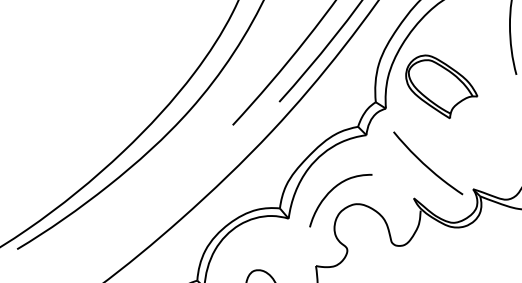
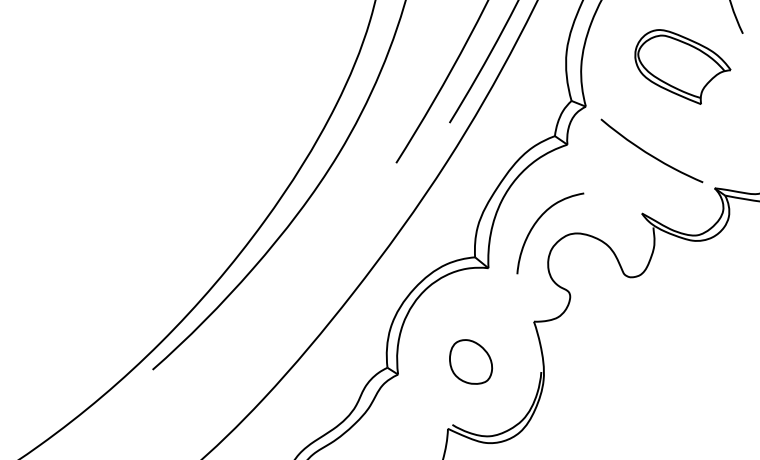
part: (441, 86) -> (682, 66), moved
curve: (425, 164) -> (648, 152), moved

